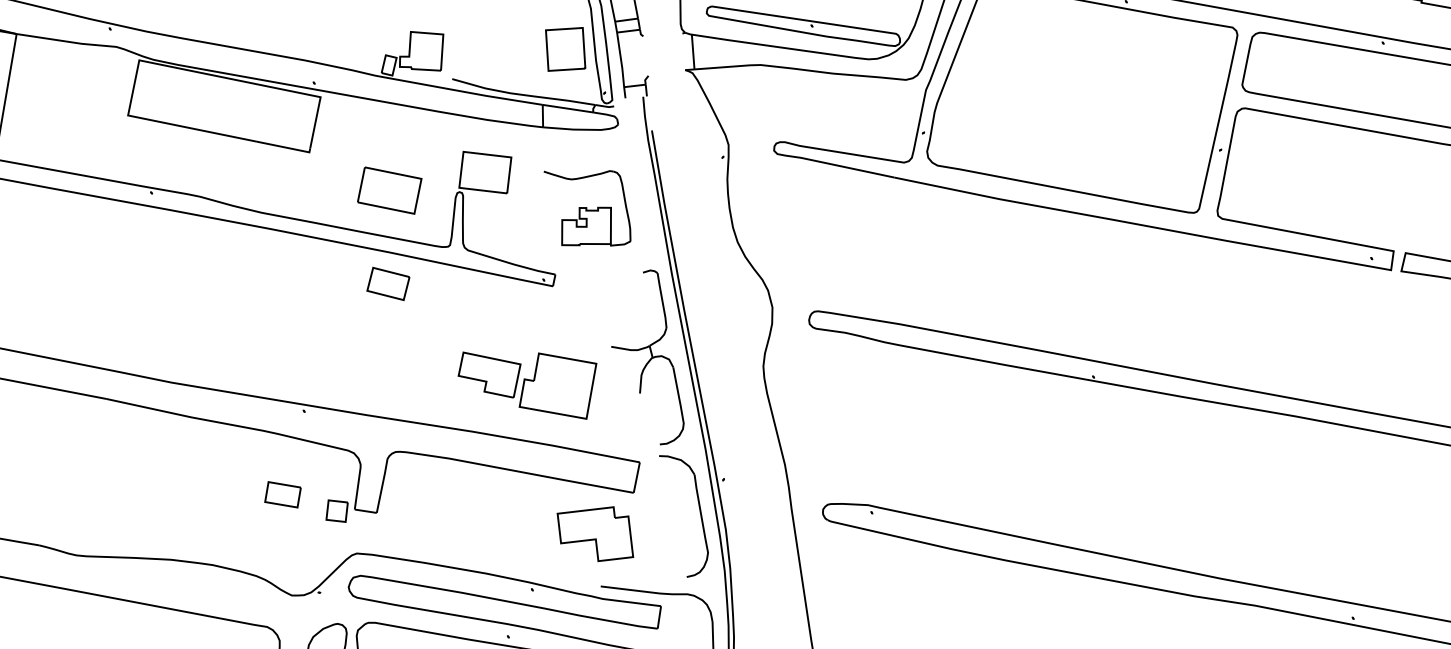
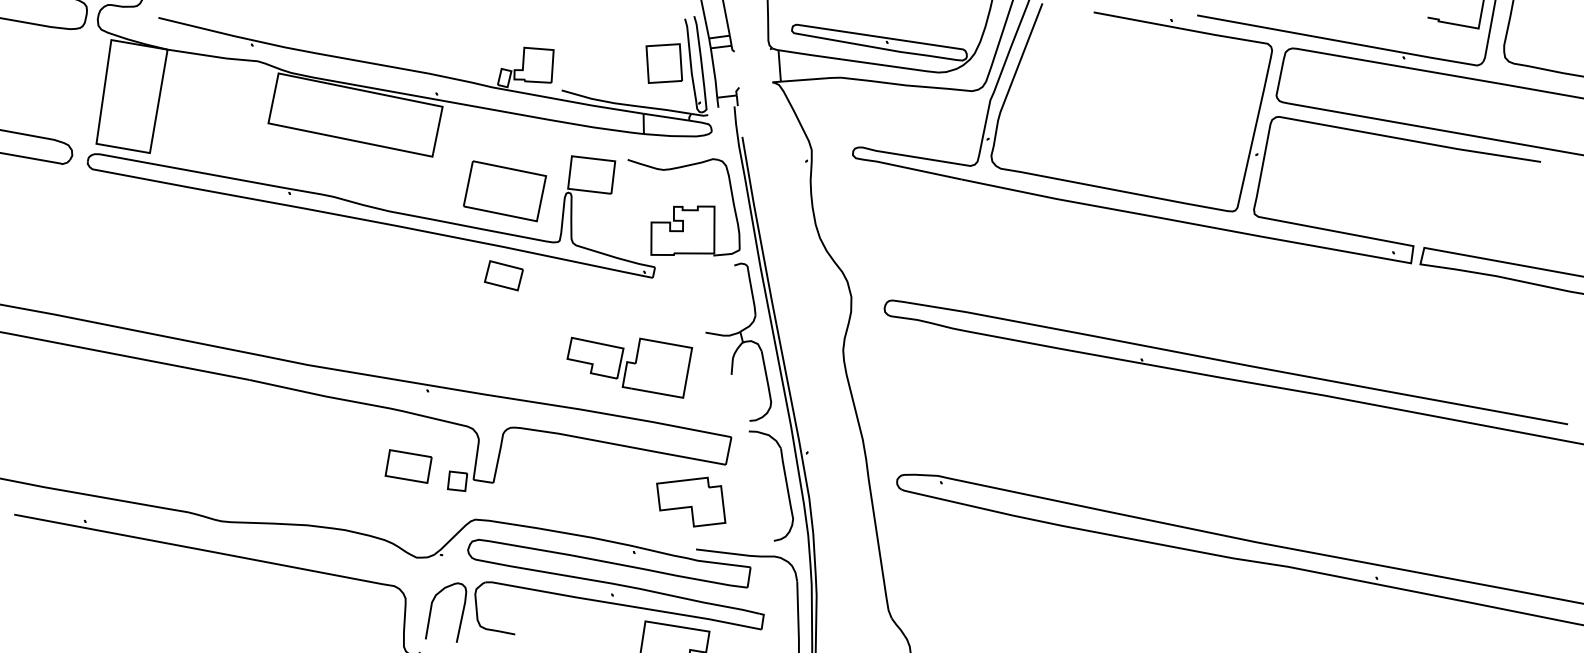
part: (390, 190) -> (505, 191), size x1.43
part: (586, 208) -> (683, 207), size x1.43
part: (282, 494) -> (408, 466), size x1.43

